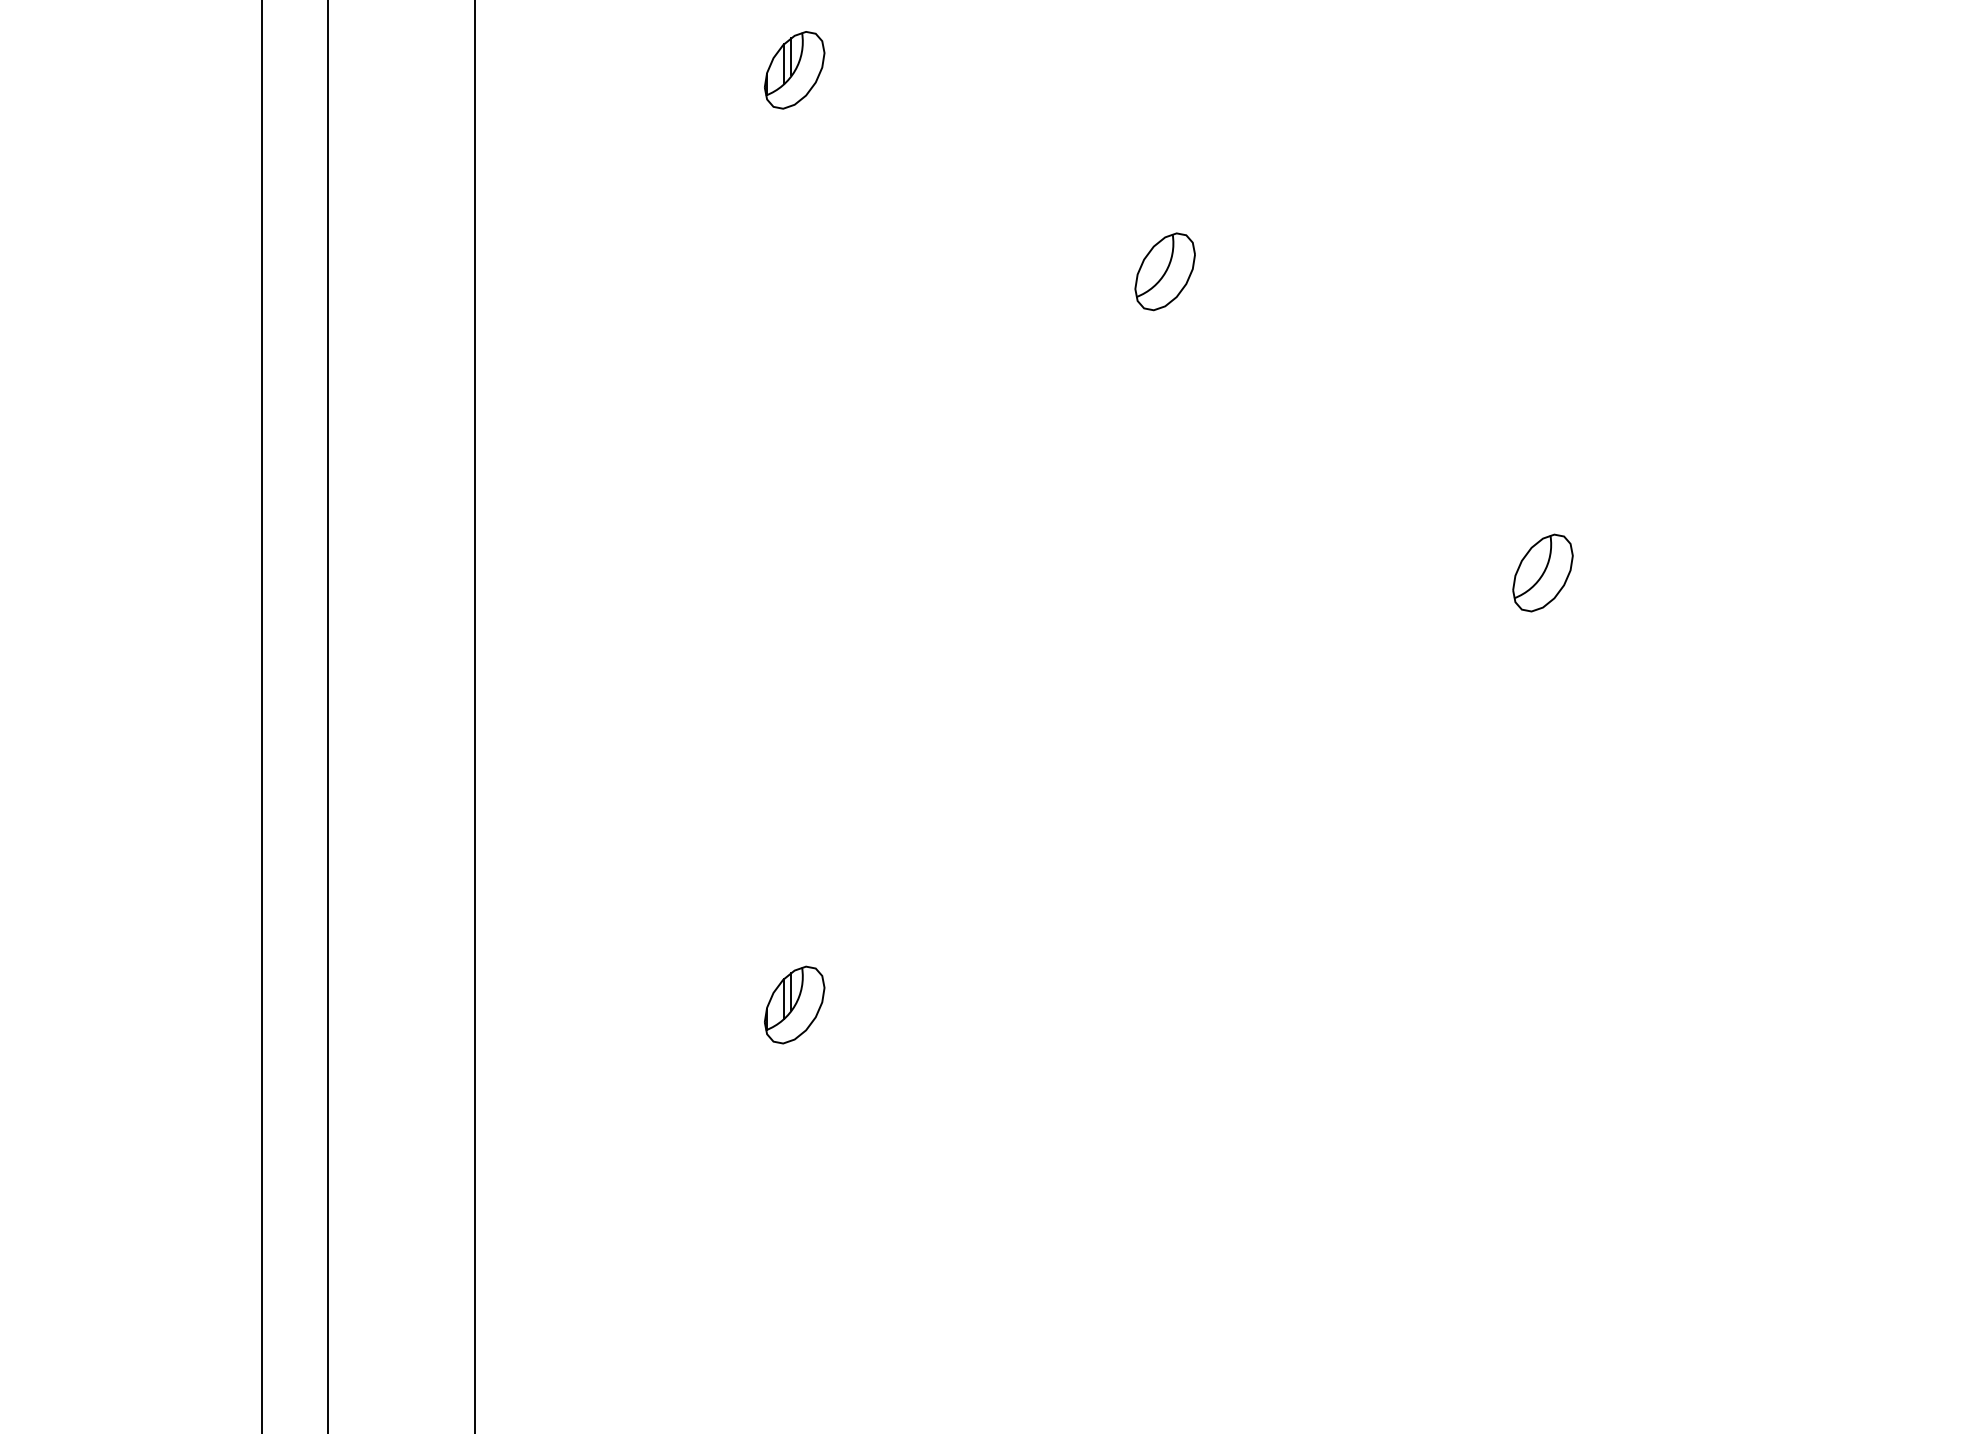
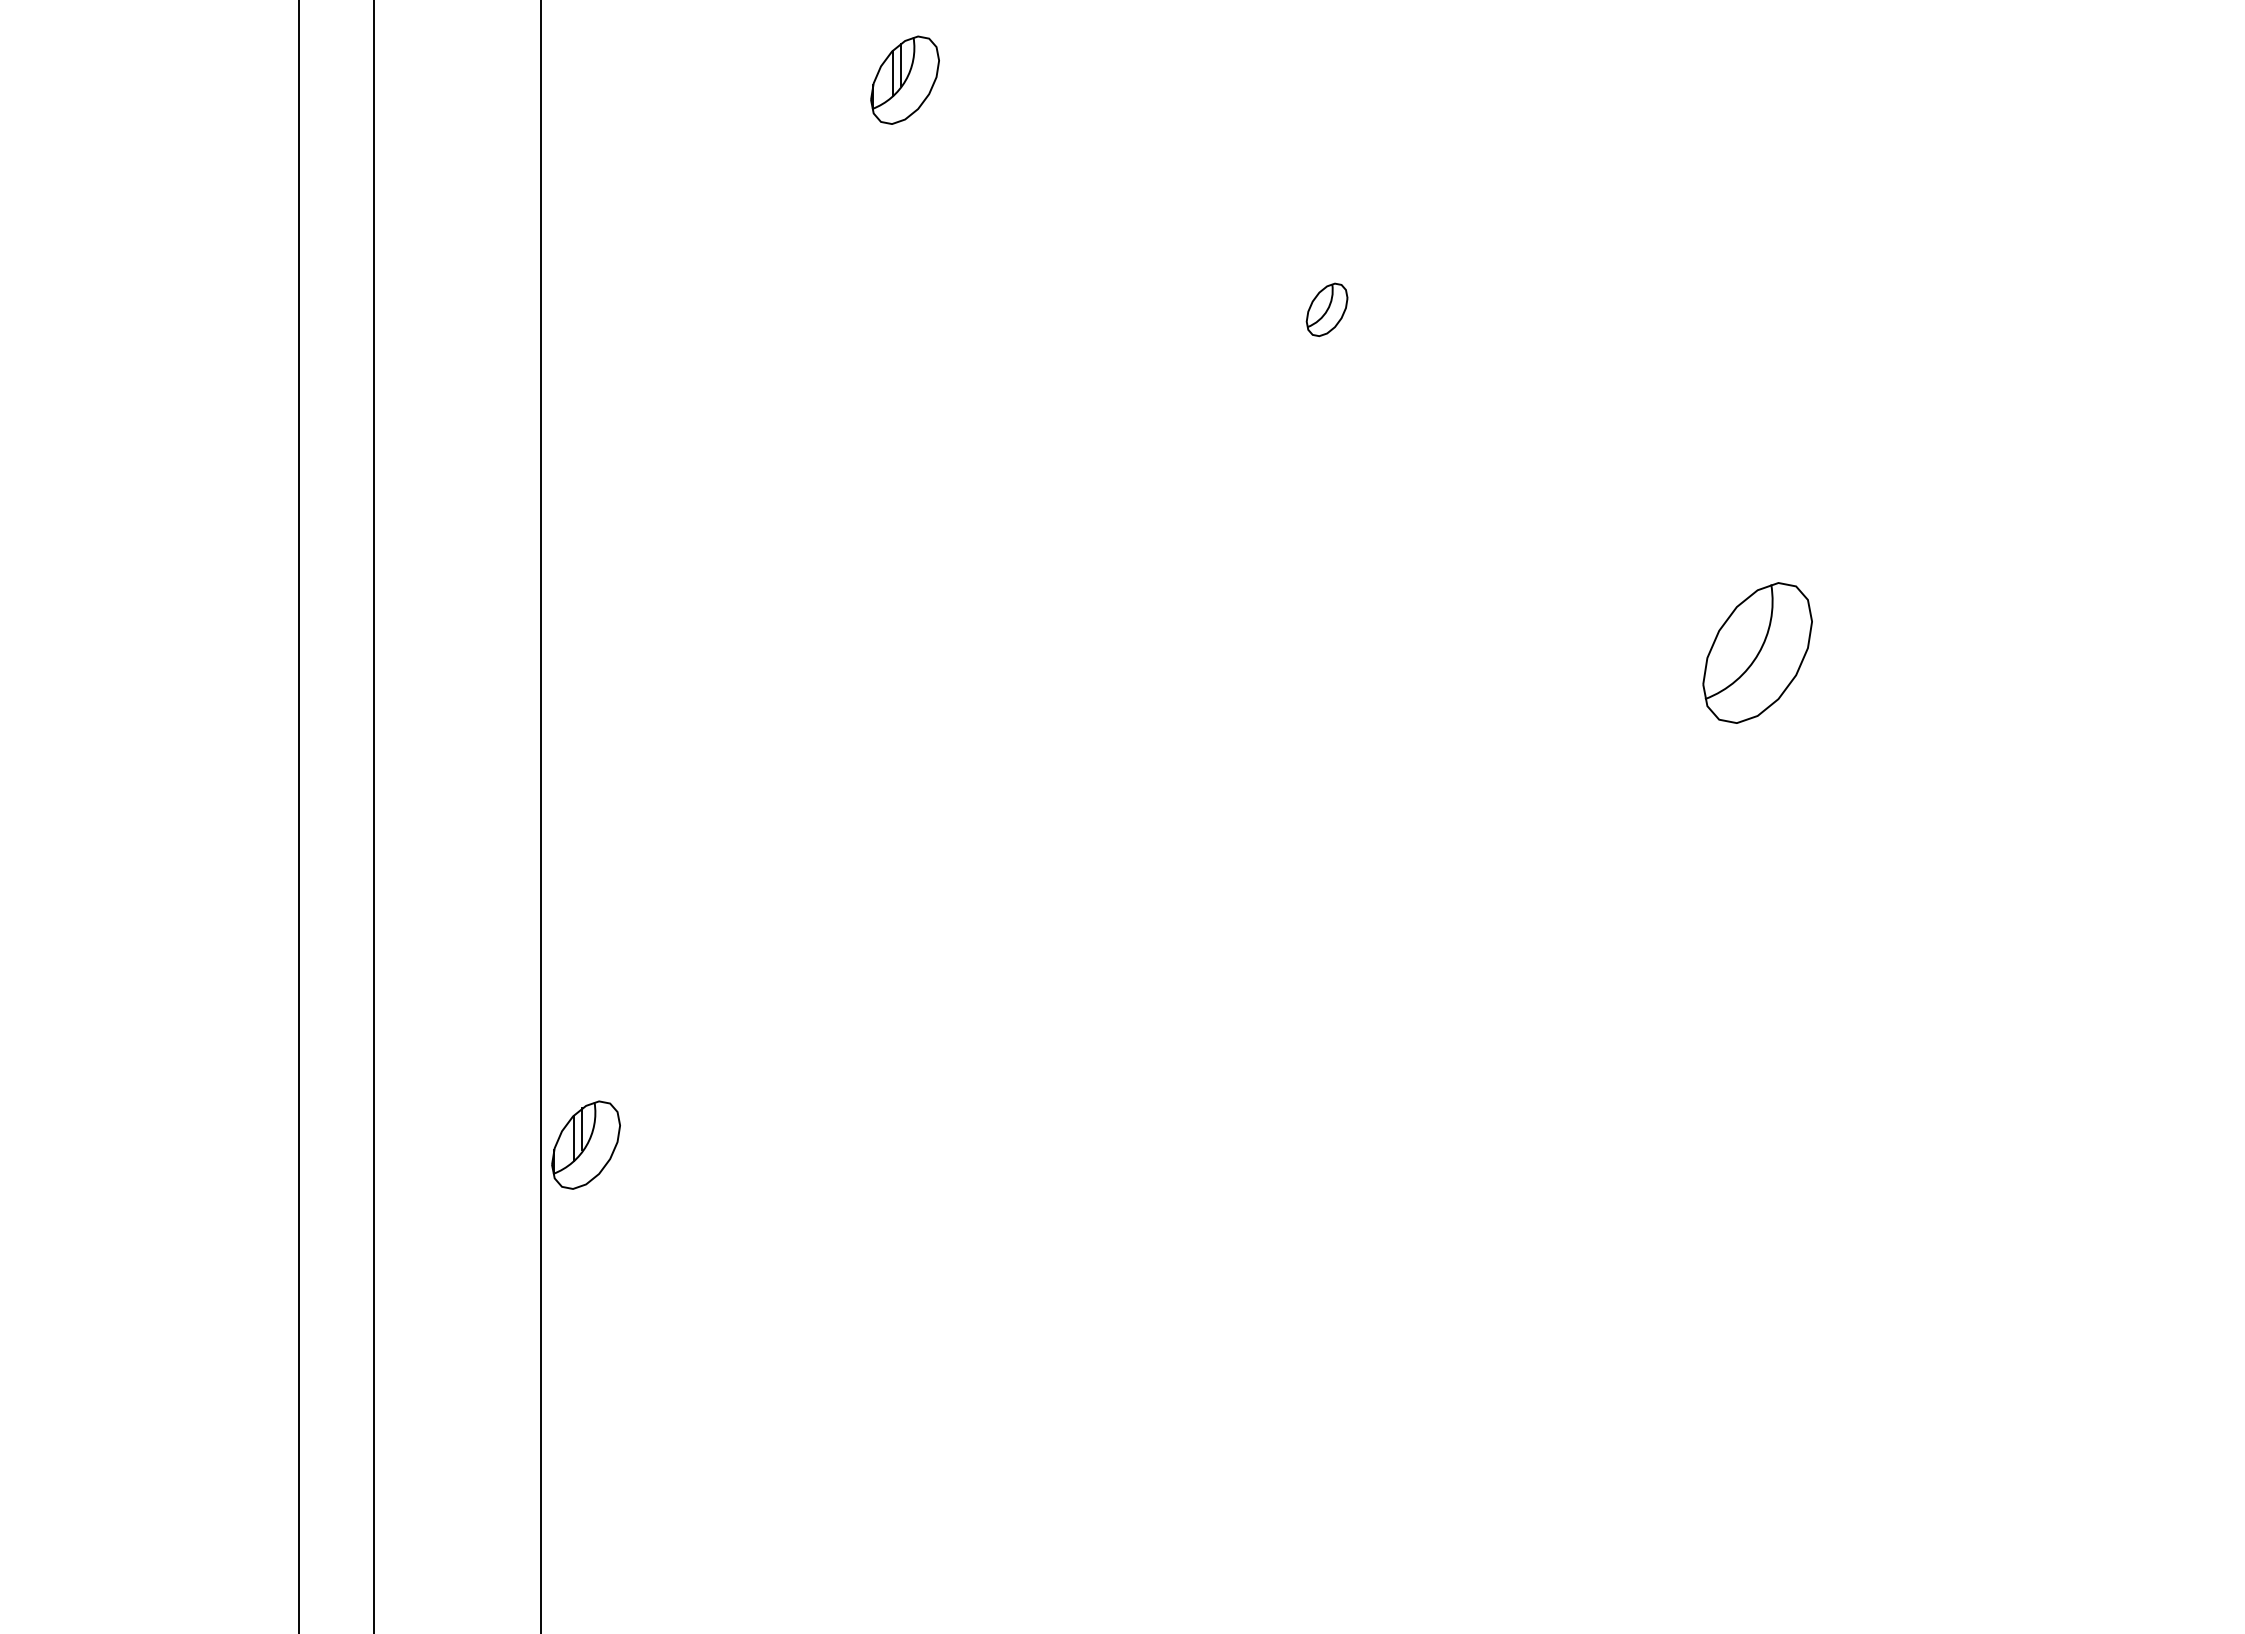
part: (1164, 271) -> (1326, 309), size x0.6
part: (1542, 572) -> (1757, 652), size x1.6
part: (794, 1004) -> (585, 1144), moved

